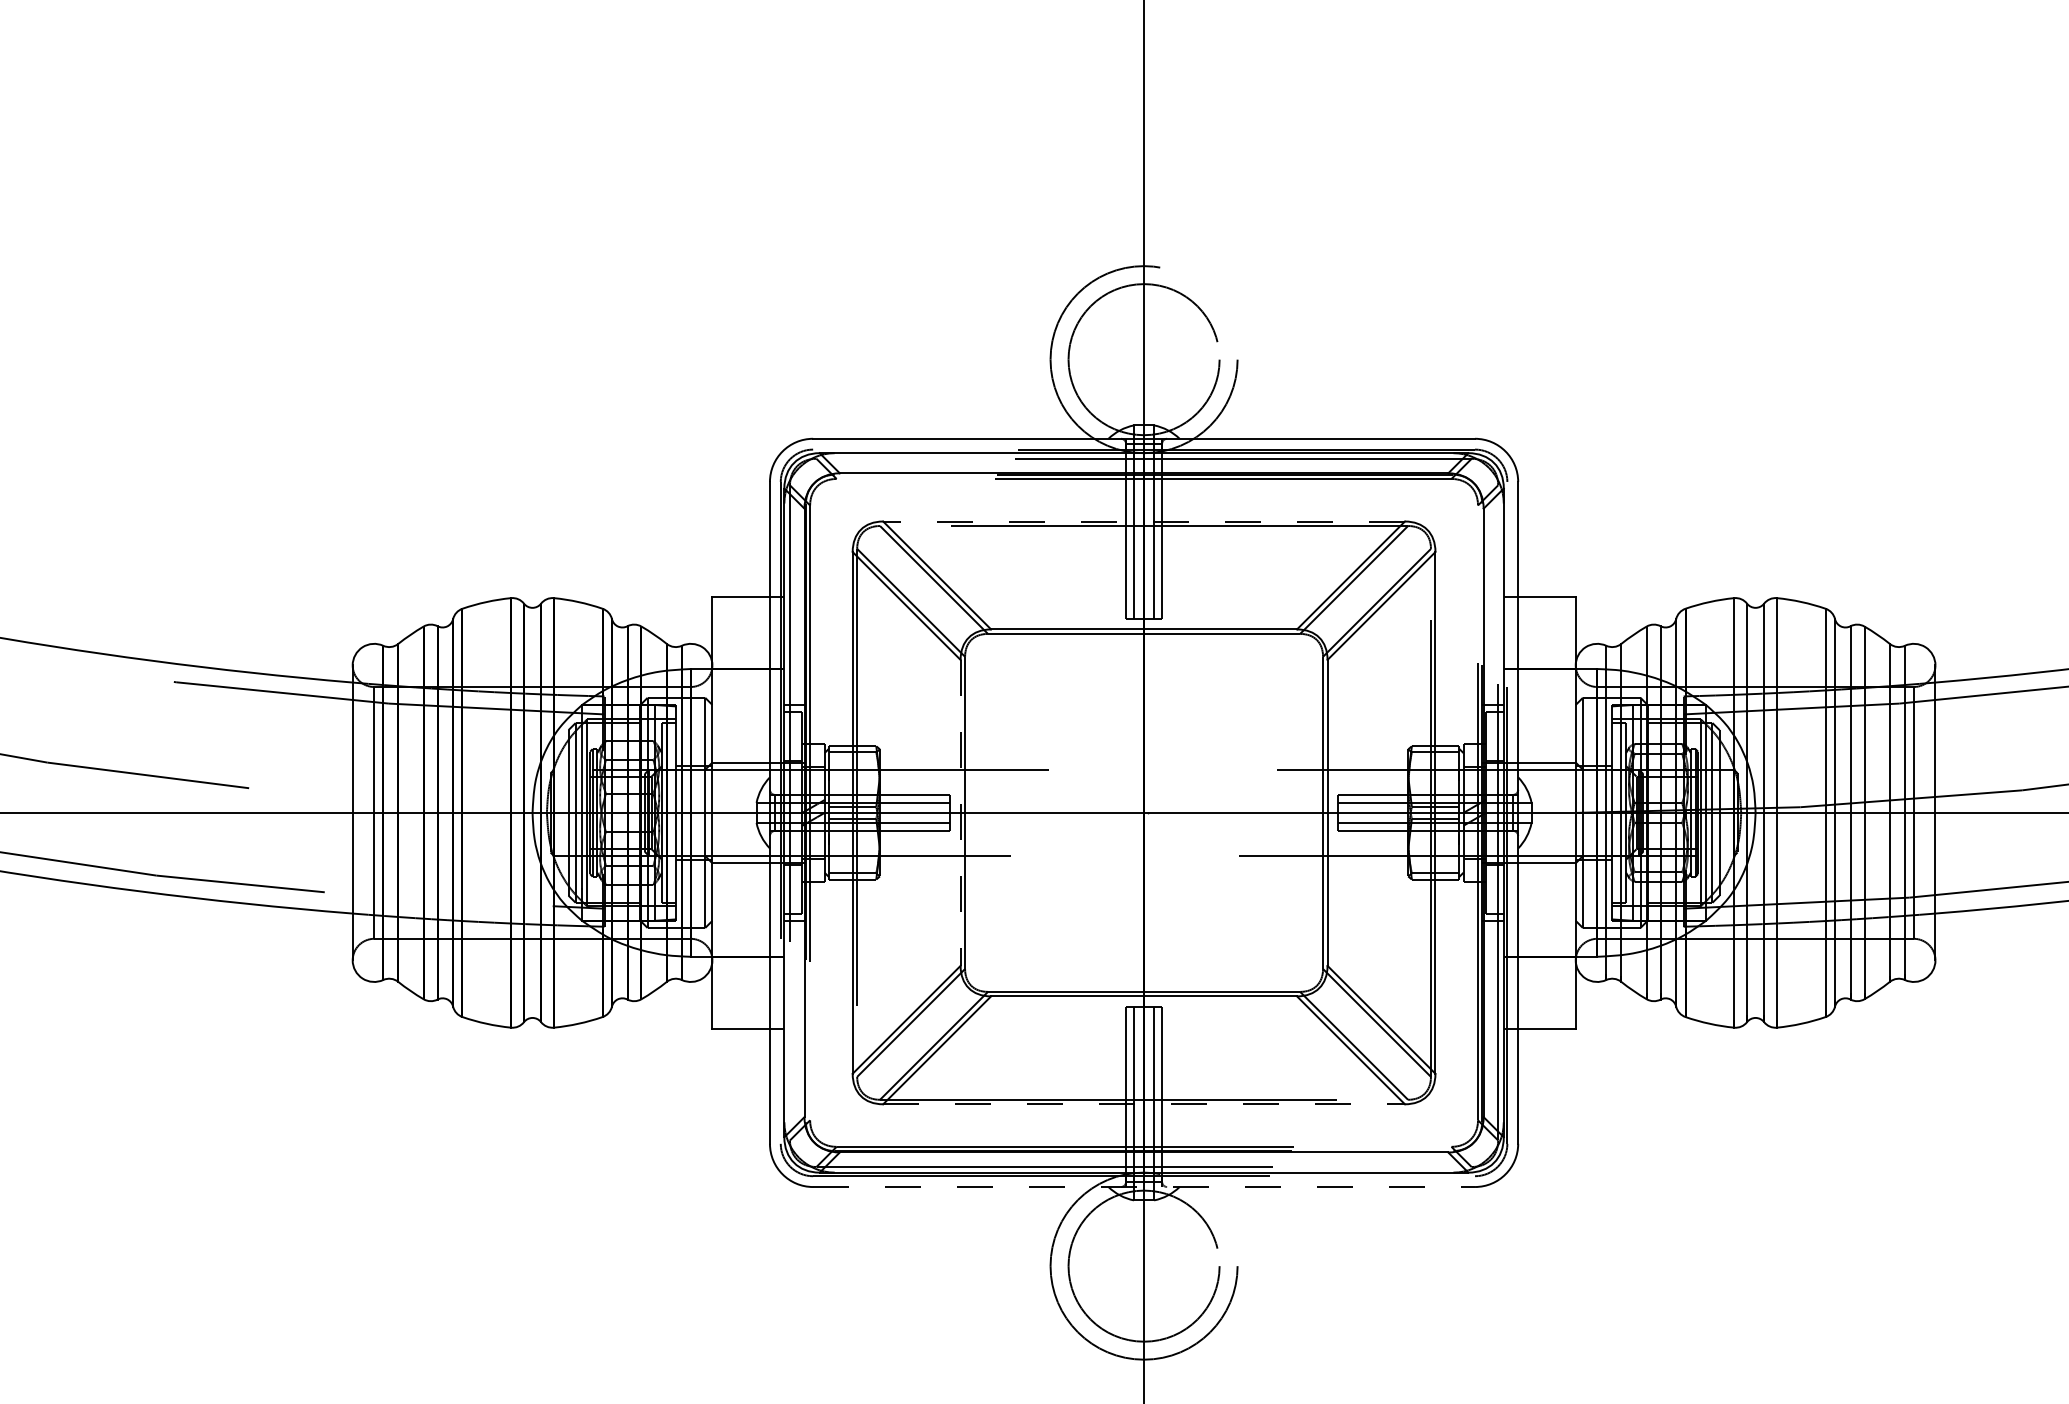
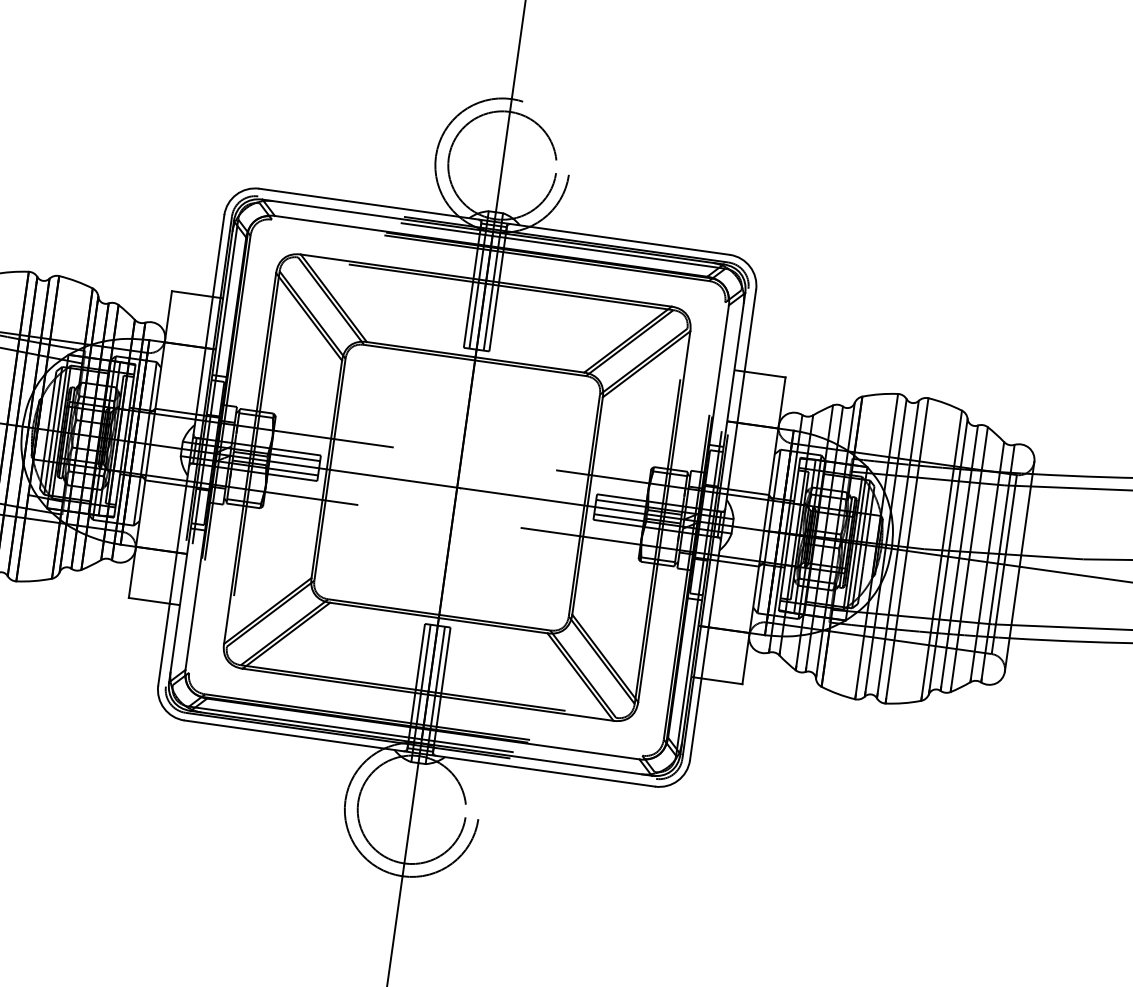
line: (1144, 521) -> (486, 280), dashed -> solid
line: (960, 812) -> (326, 469), dashed -> solid
line: (1144, 1104) -> (428, 694), dashed -> solid
line: (1144, 1187) -> (420, 753), dashed -> solid

